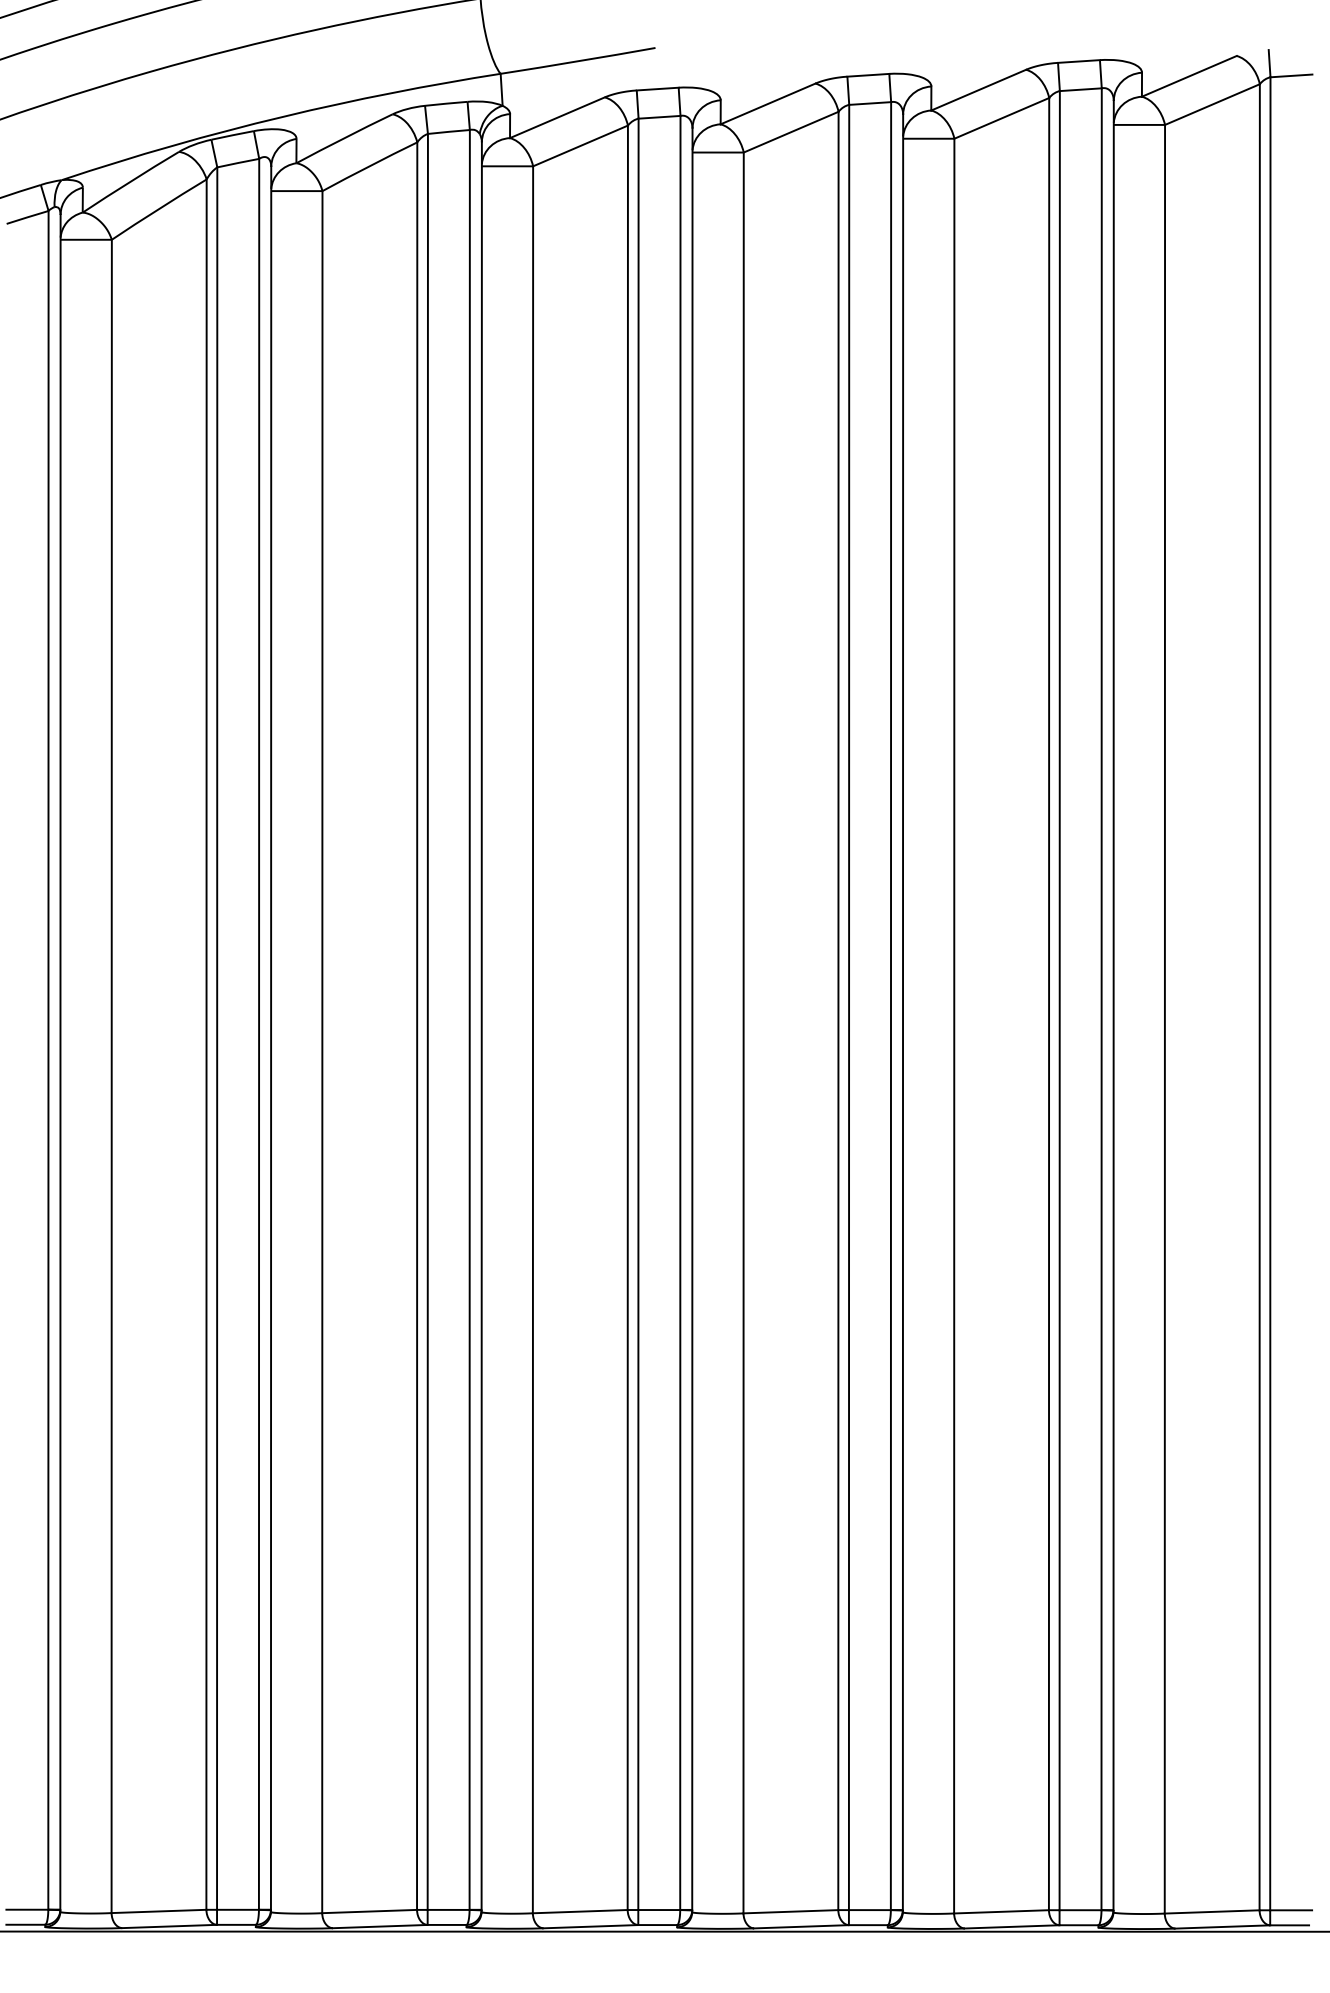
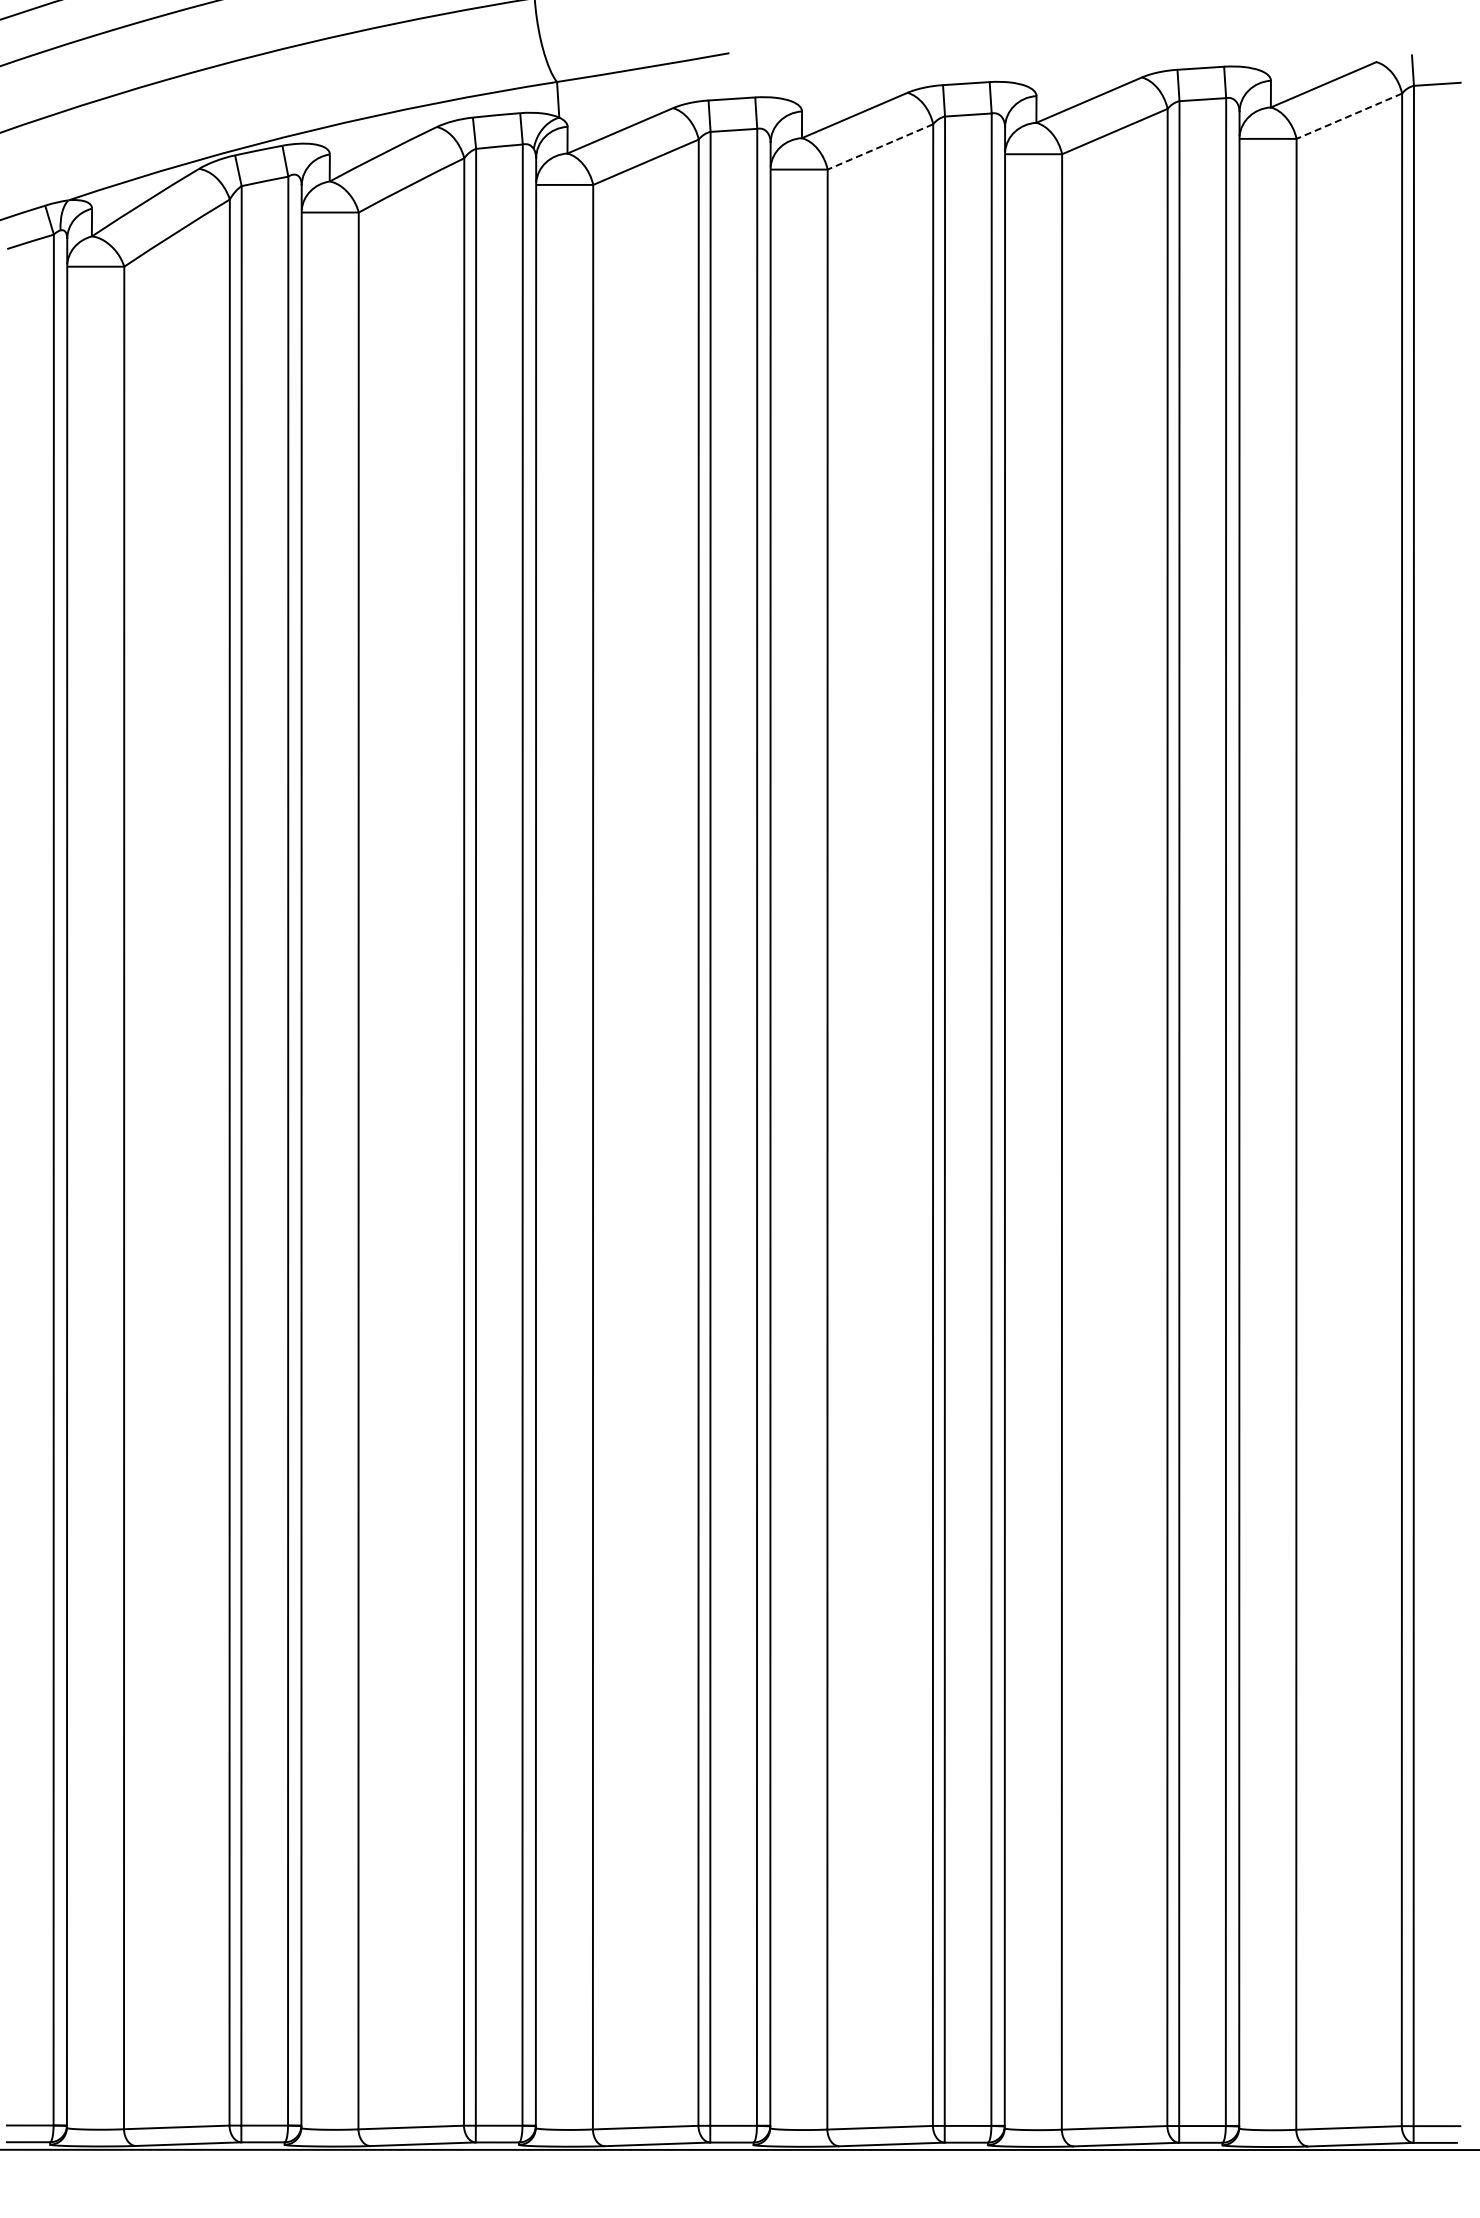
line: (1211, 104) -> (1348, 116), solid -> dashed
line: (790, 132) -> (879, 147), solid -> dashed

